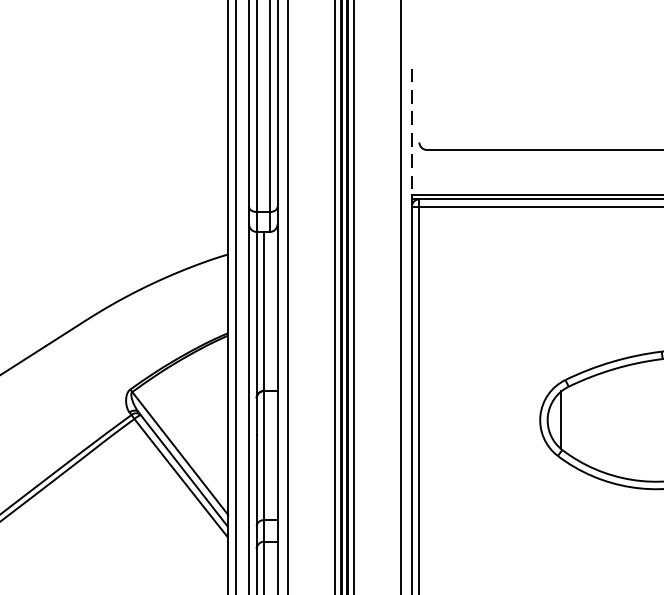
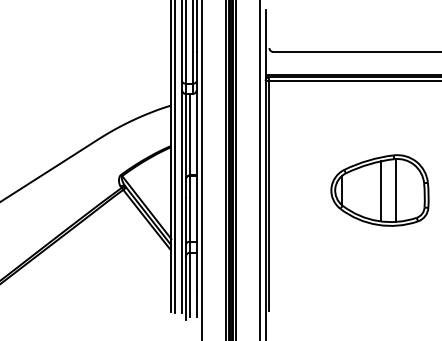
line: (411, 131) -> (265, 42), dashed -> solid
line: (635, 422) -> (380, 191), added

